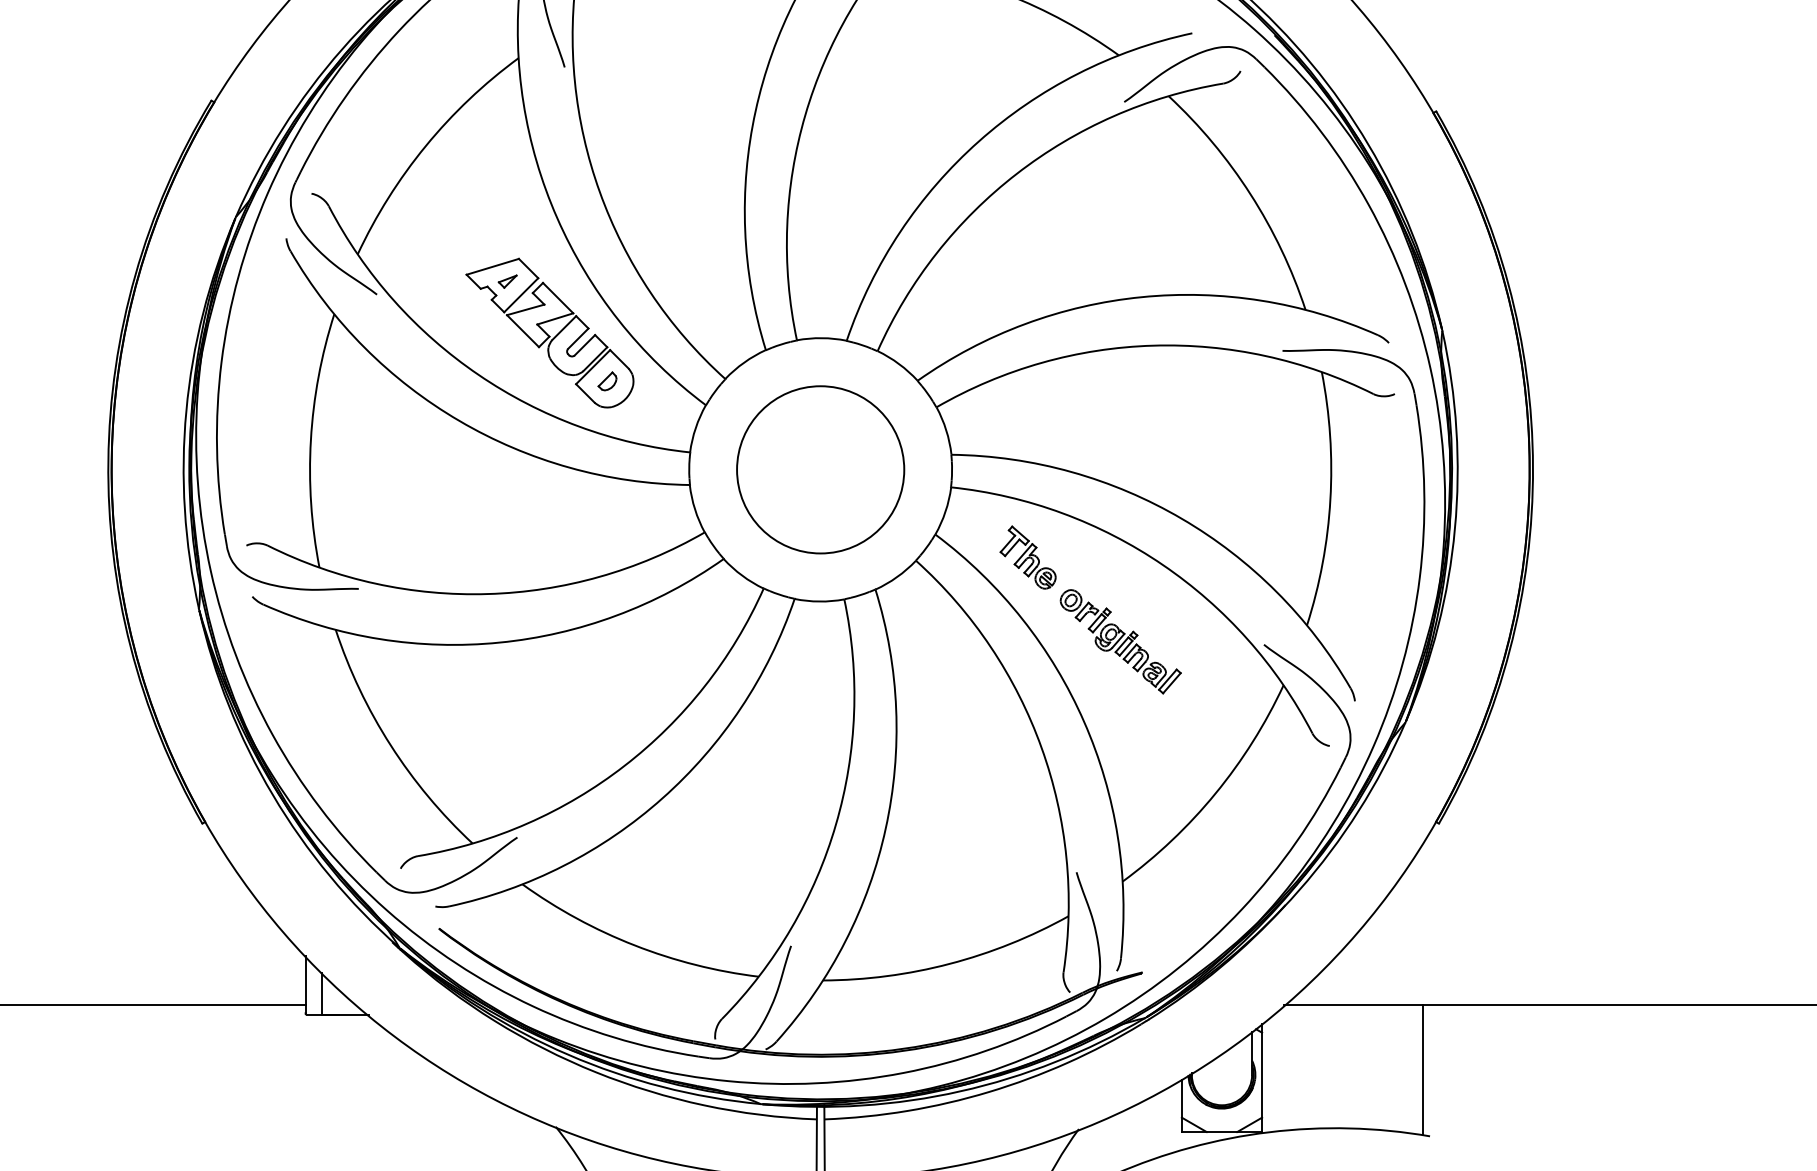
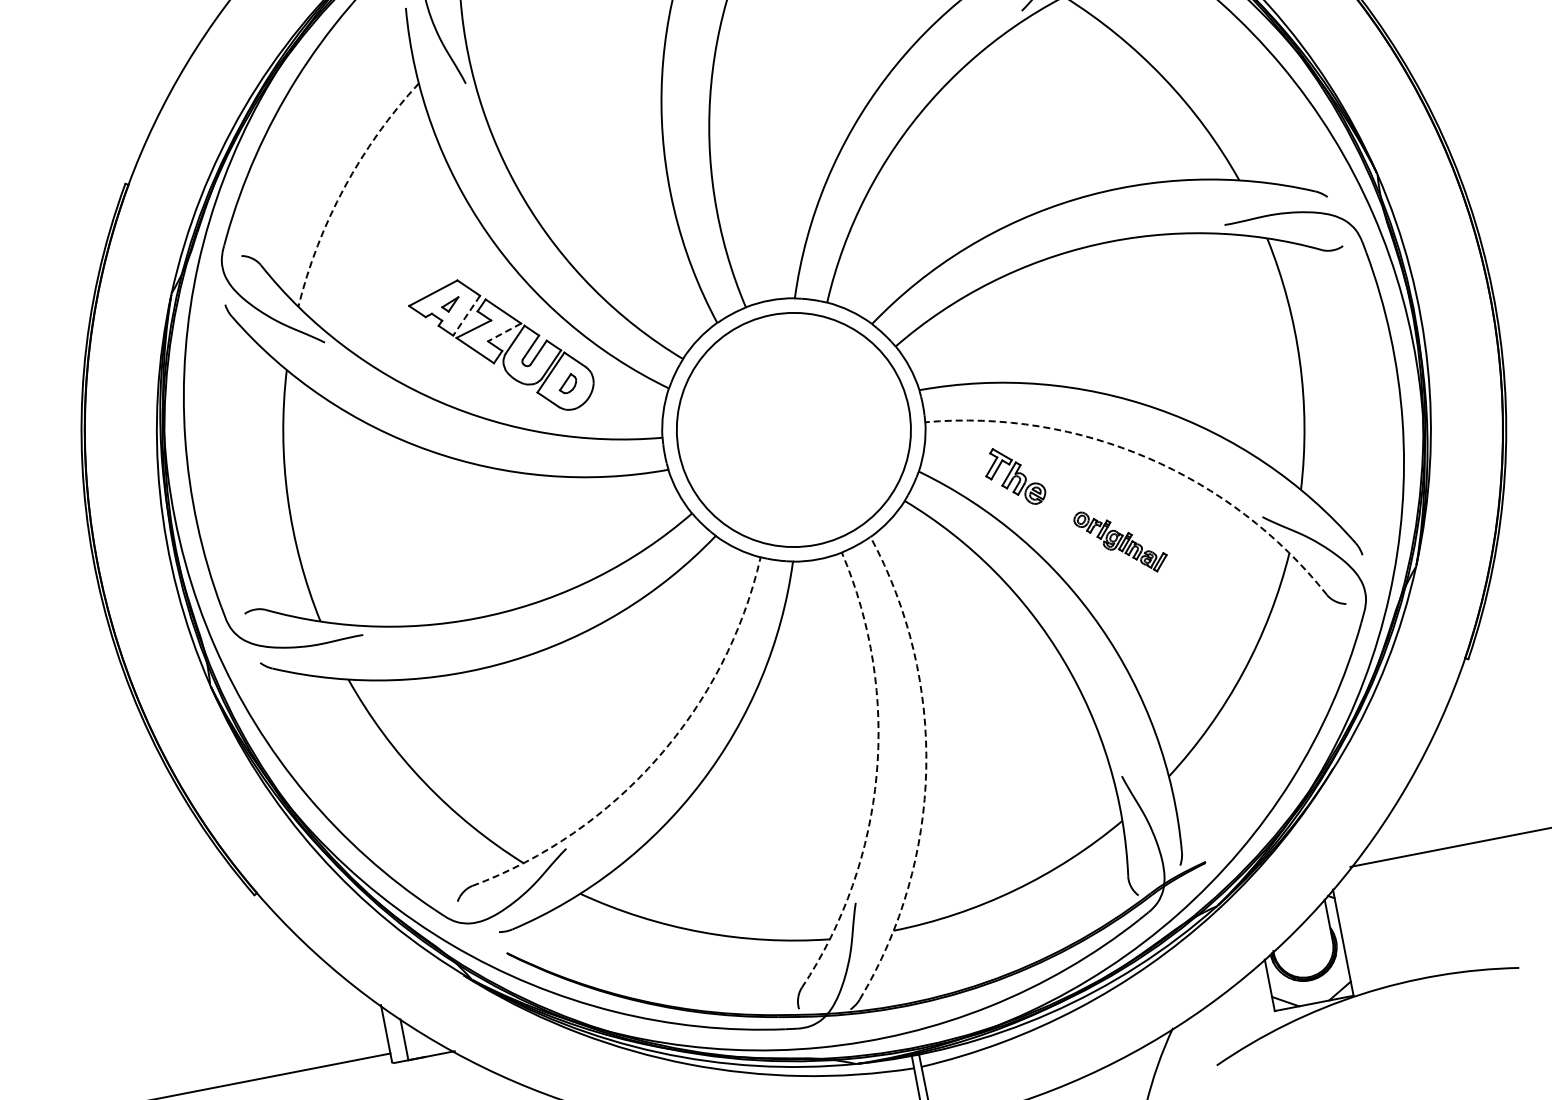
arc: (425, 146) -> (344, 187), solid -> dashed
line: (520, 295) -> (465, 316), solid -> dashed
line: (555, 318) -> (504, 331), solid -> dashed
circle: (820, 469) -> (793, 429), size x1.4
arc: (1162, 564) -> (1147, 457), solid -> dashed
part: (1120, 641) -> (1120, 541), size x0.7
arc: (624, 765) -> (657, 757), solid -> dashed
arc: (835, 824) -> (876, 775), solid -> dashed
arc: (885, 828) -> (925, 769), solid -> dashed
line: (1422, 1069) -> (1499, 903), removed

